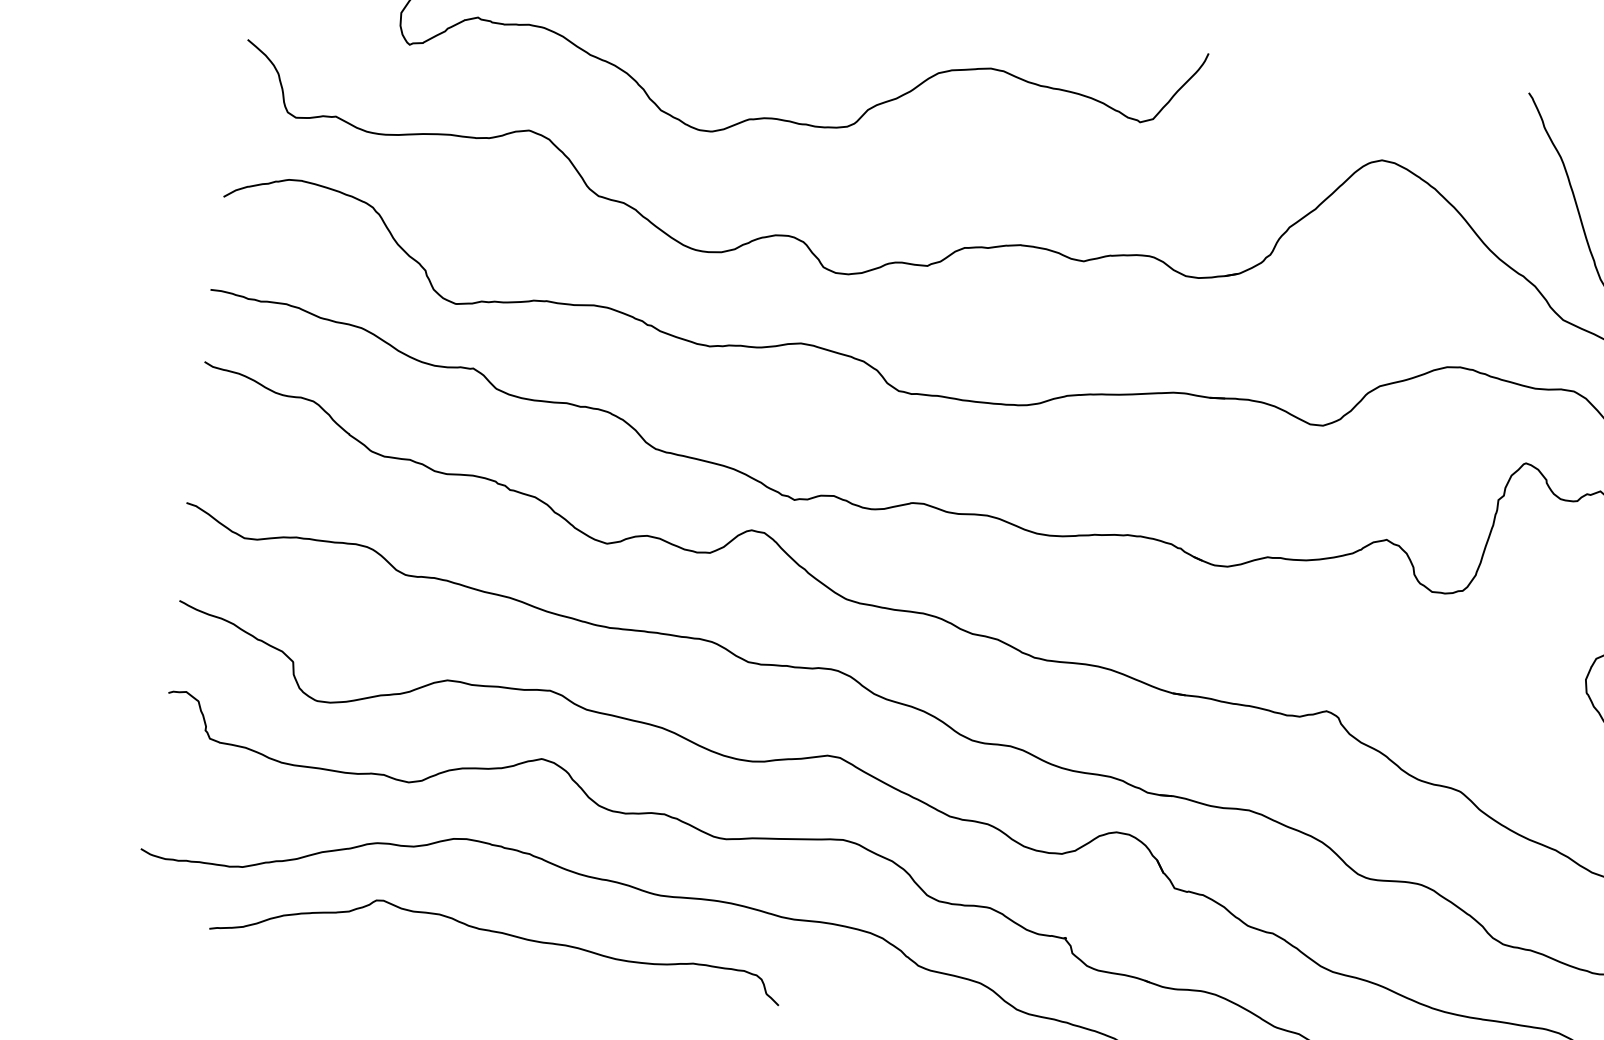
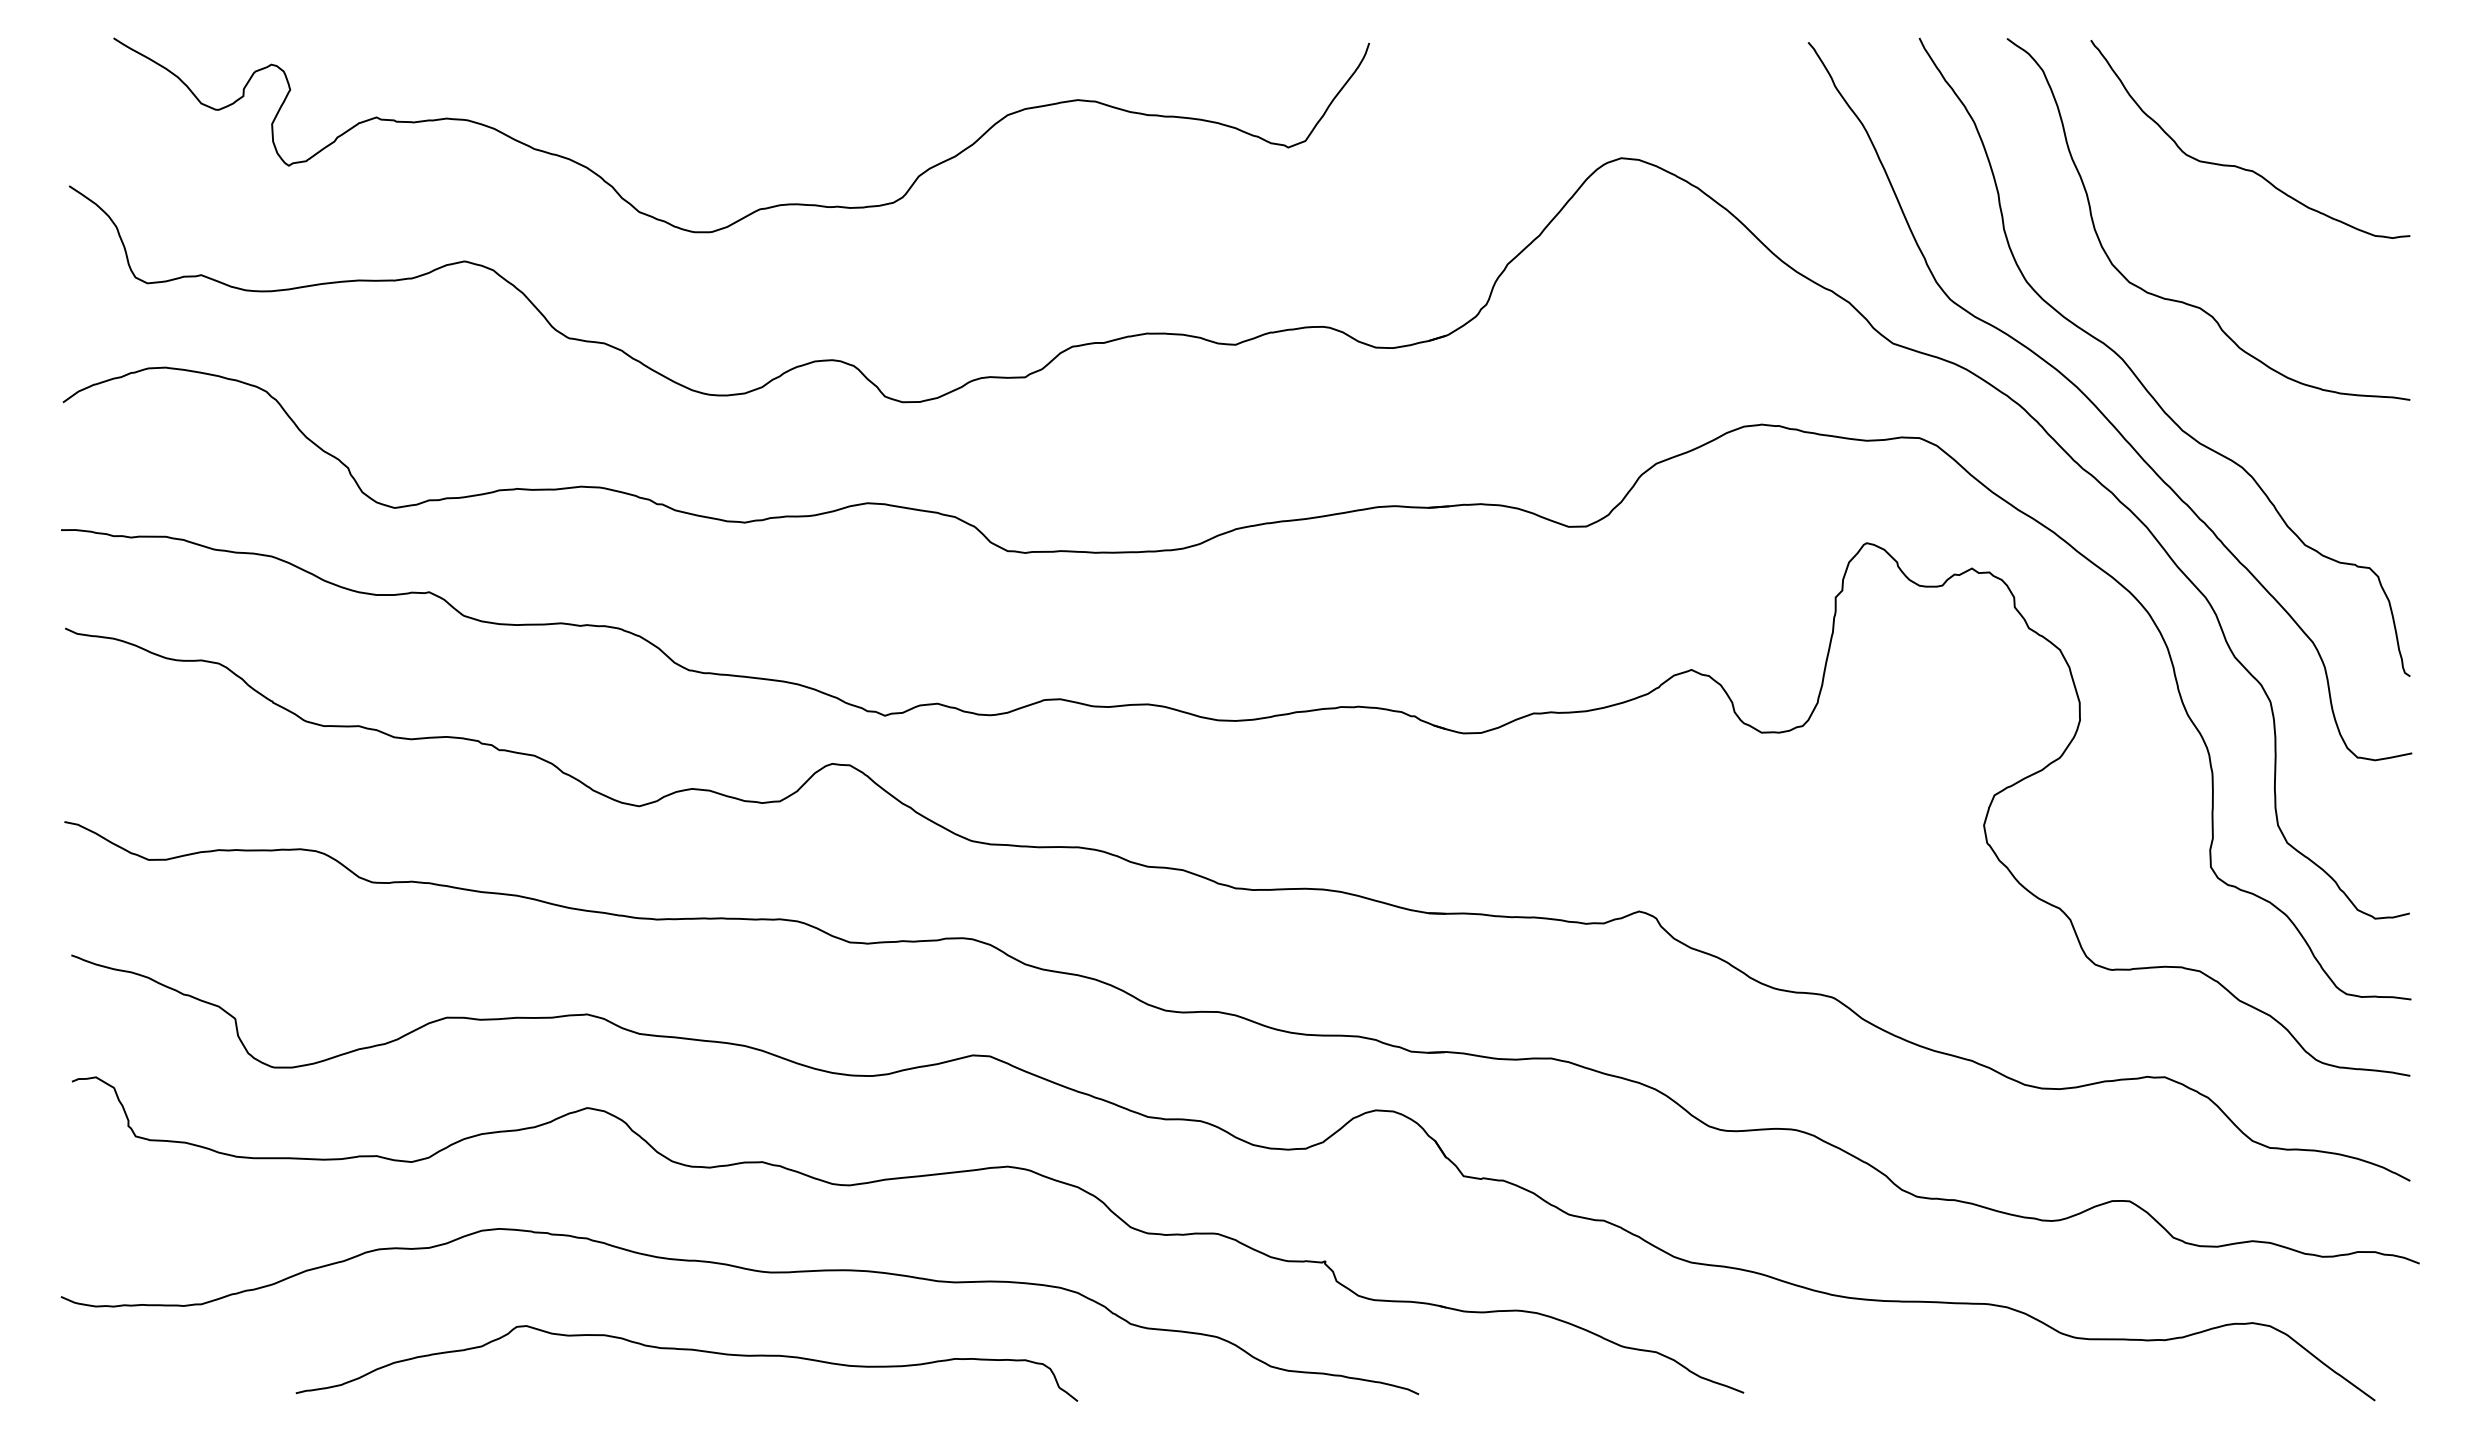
curve: (498, 933) -> (686, 1350), moved

